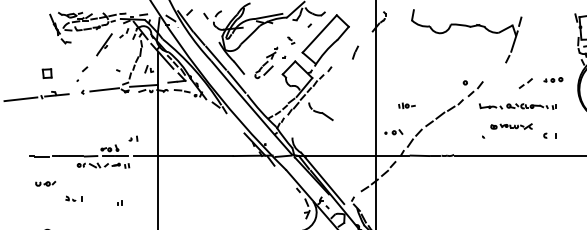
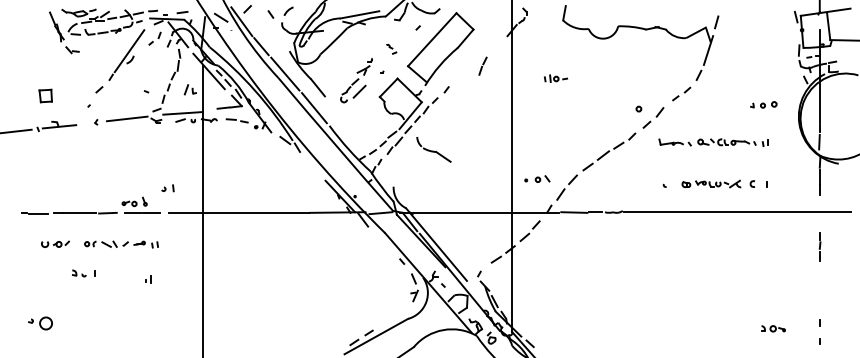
part: (104, 44) -> (126, 54), size x1.67
part: (525, 83) -> (681, 93), moved
part: (406, 105) -> (555, 78), moved
part: (511, 126) -> (711, 183), moved
part: (103, 165) -> (121, 244), moved
part: (45, 183) -> (55, 243), moved

